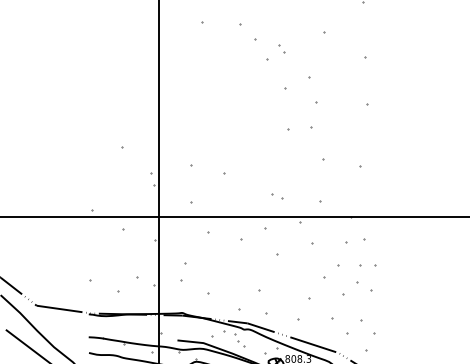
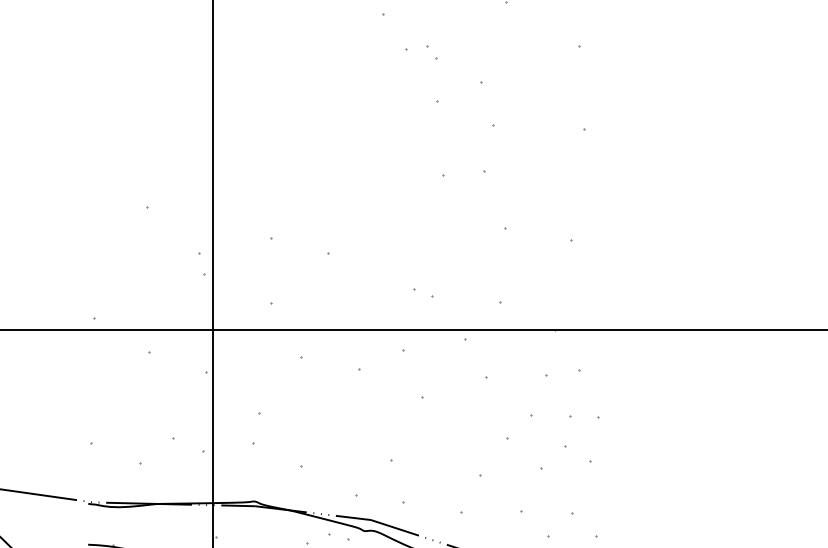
part: (281, 48) -> (431, 52), moved

